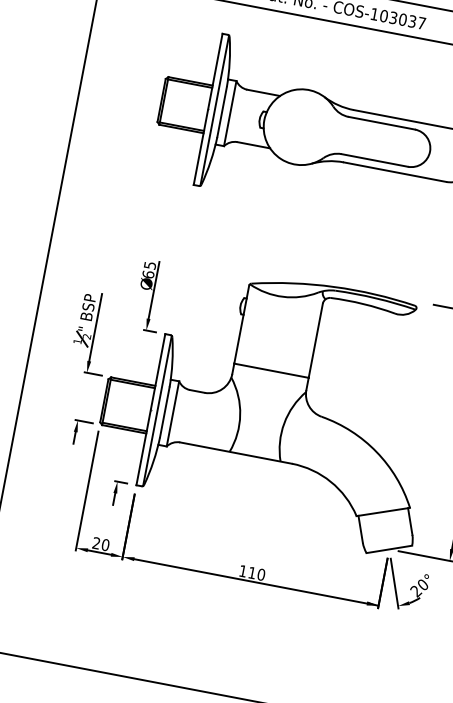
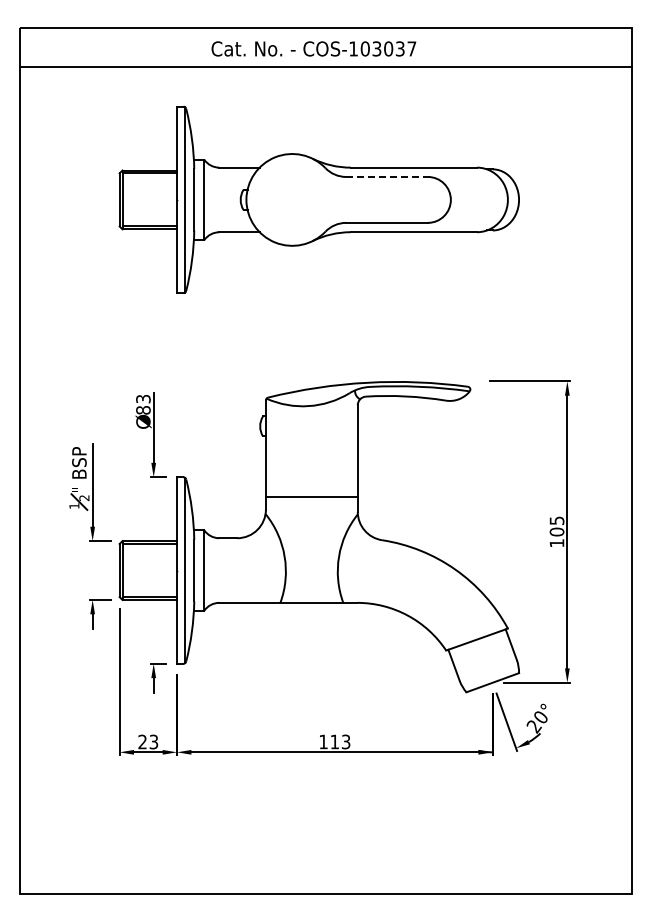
line: (382, 122) -> (387, 176), solid -> dashed
text: (149, 269) -> (143, 404), 65 -> 83
text: (105, 544) -> (153, 741), 20 -> 23
text: (260, 574) -> (345, 741), 110 -> 113

